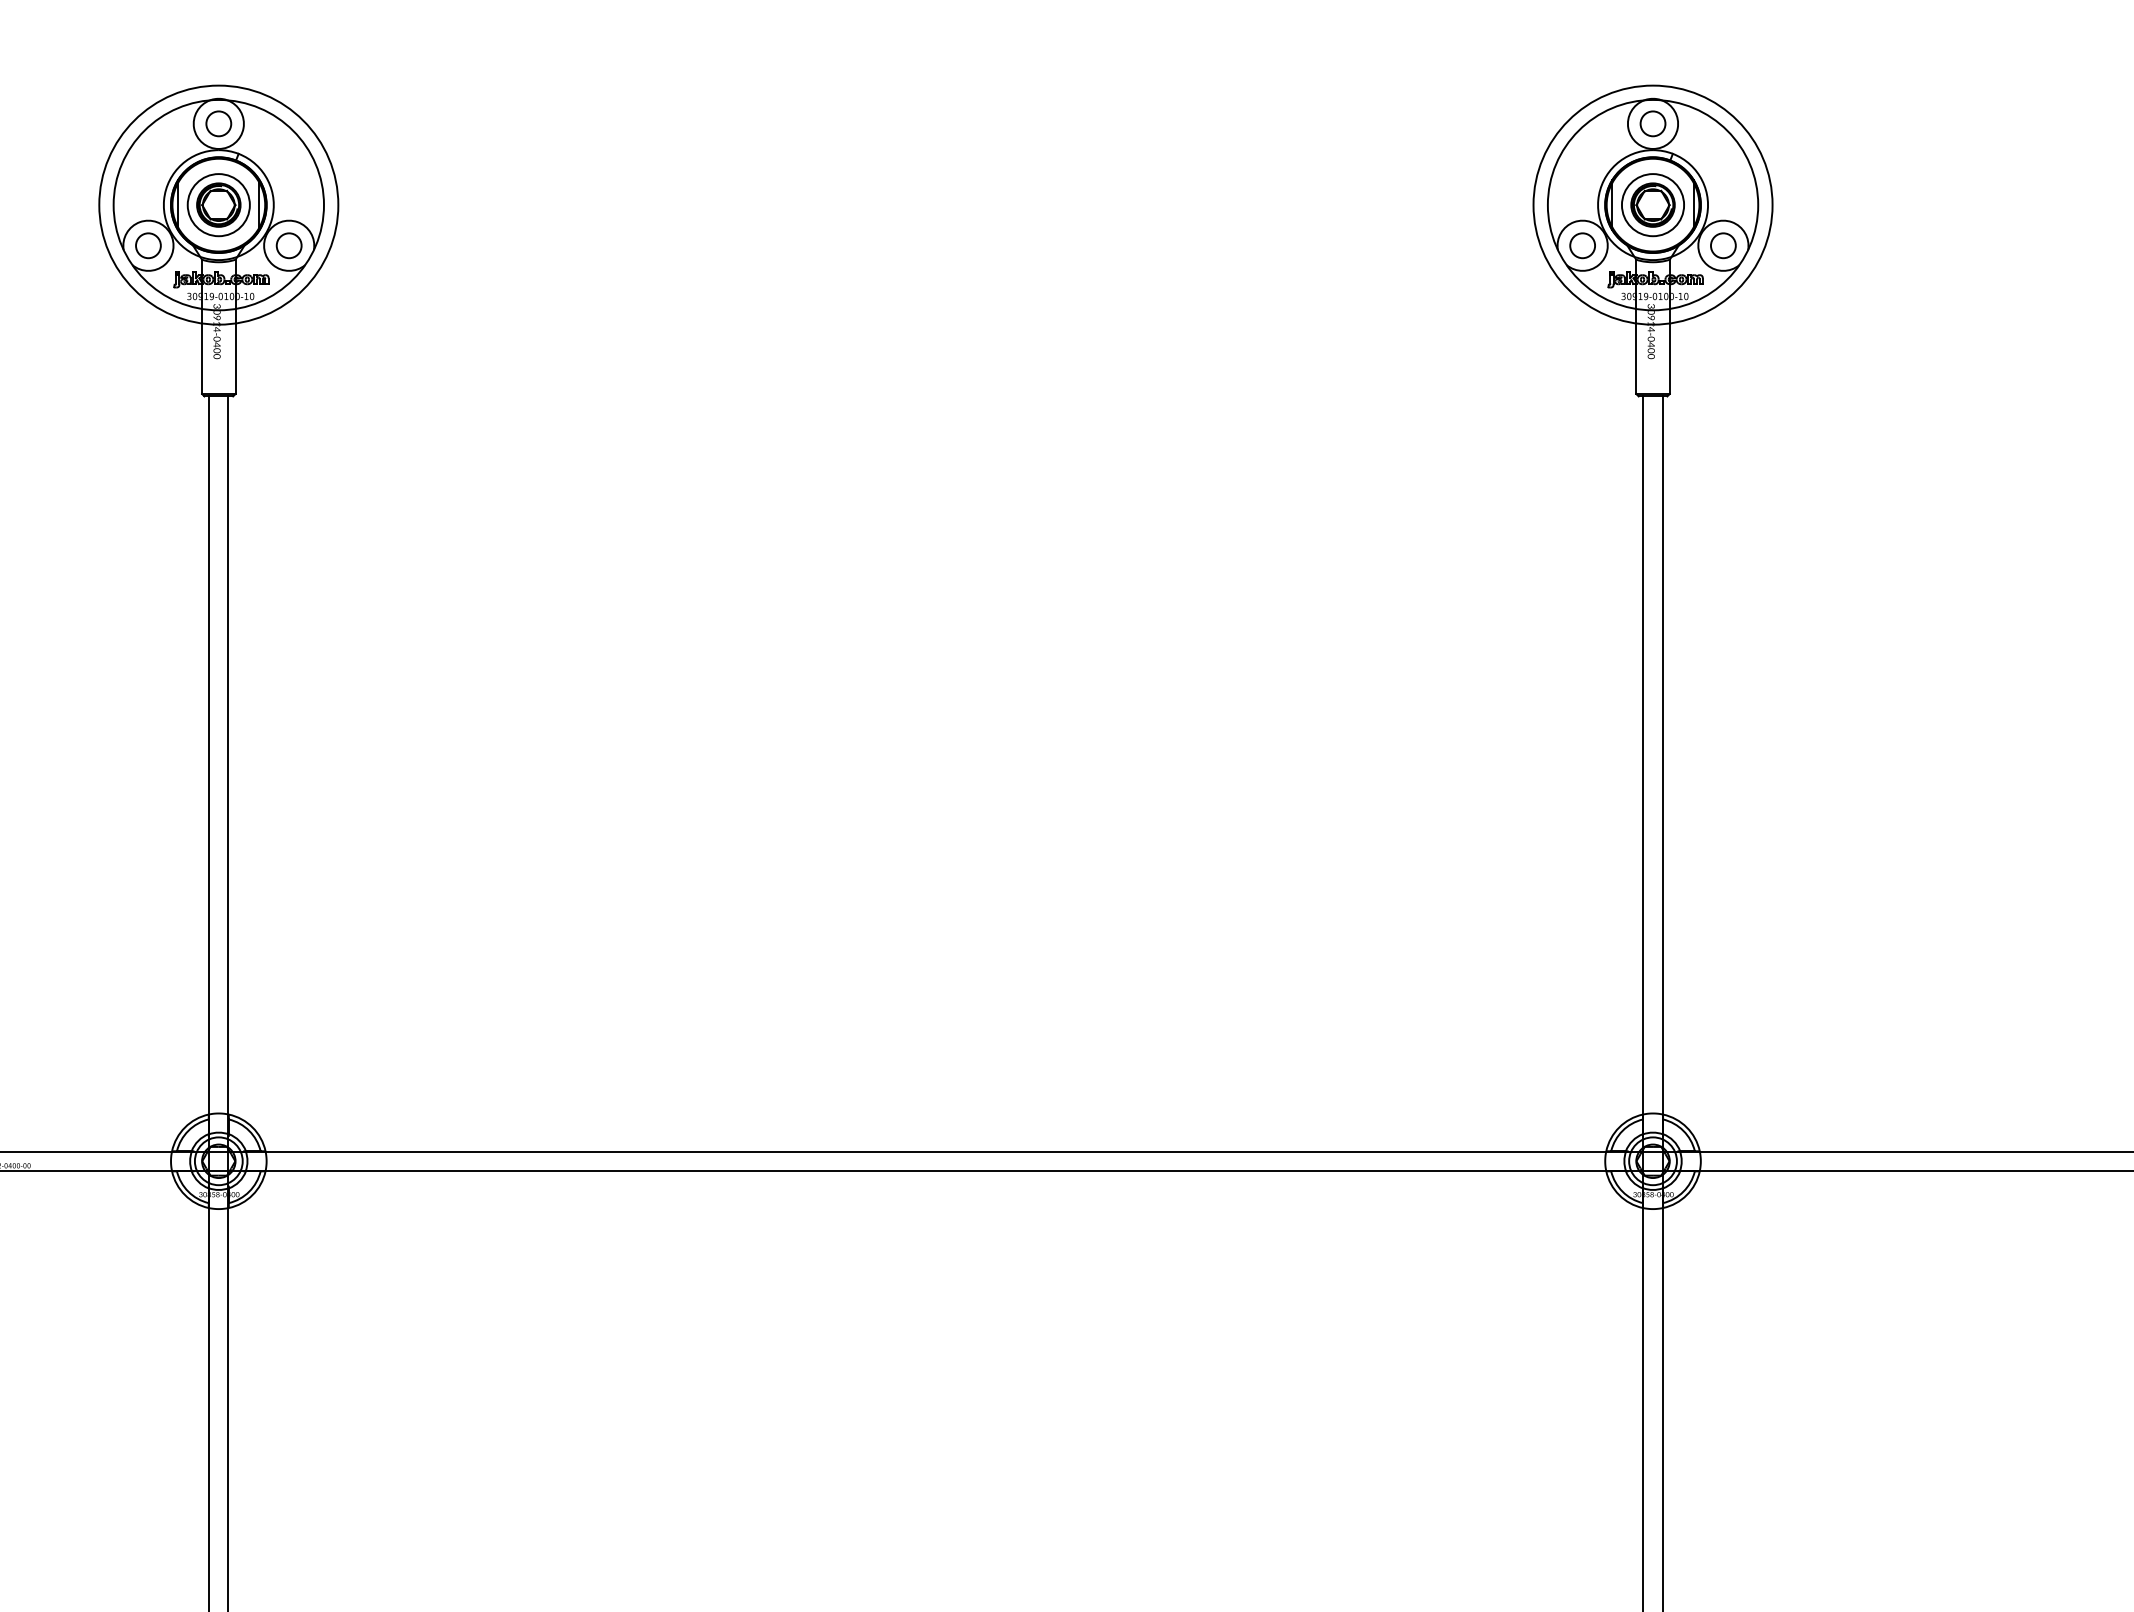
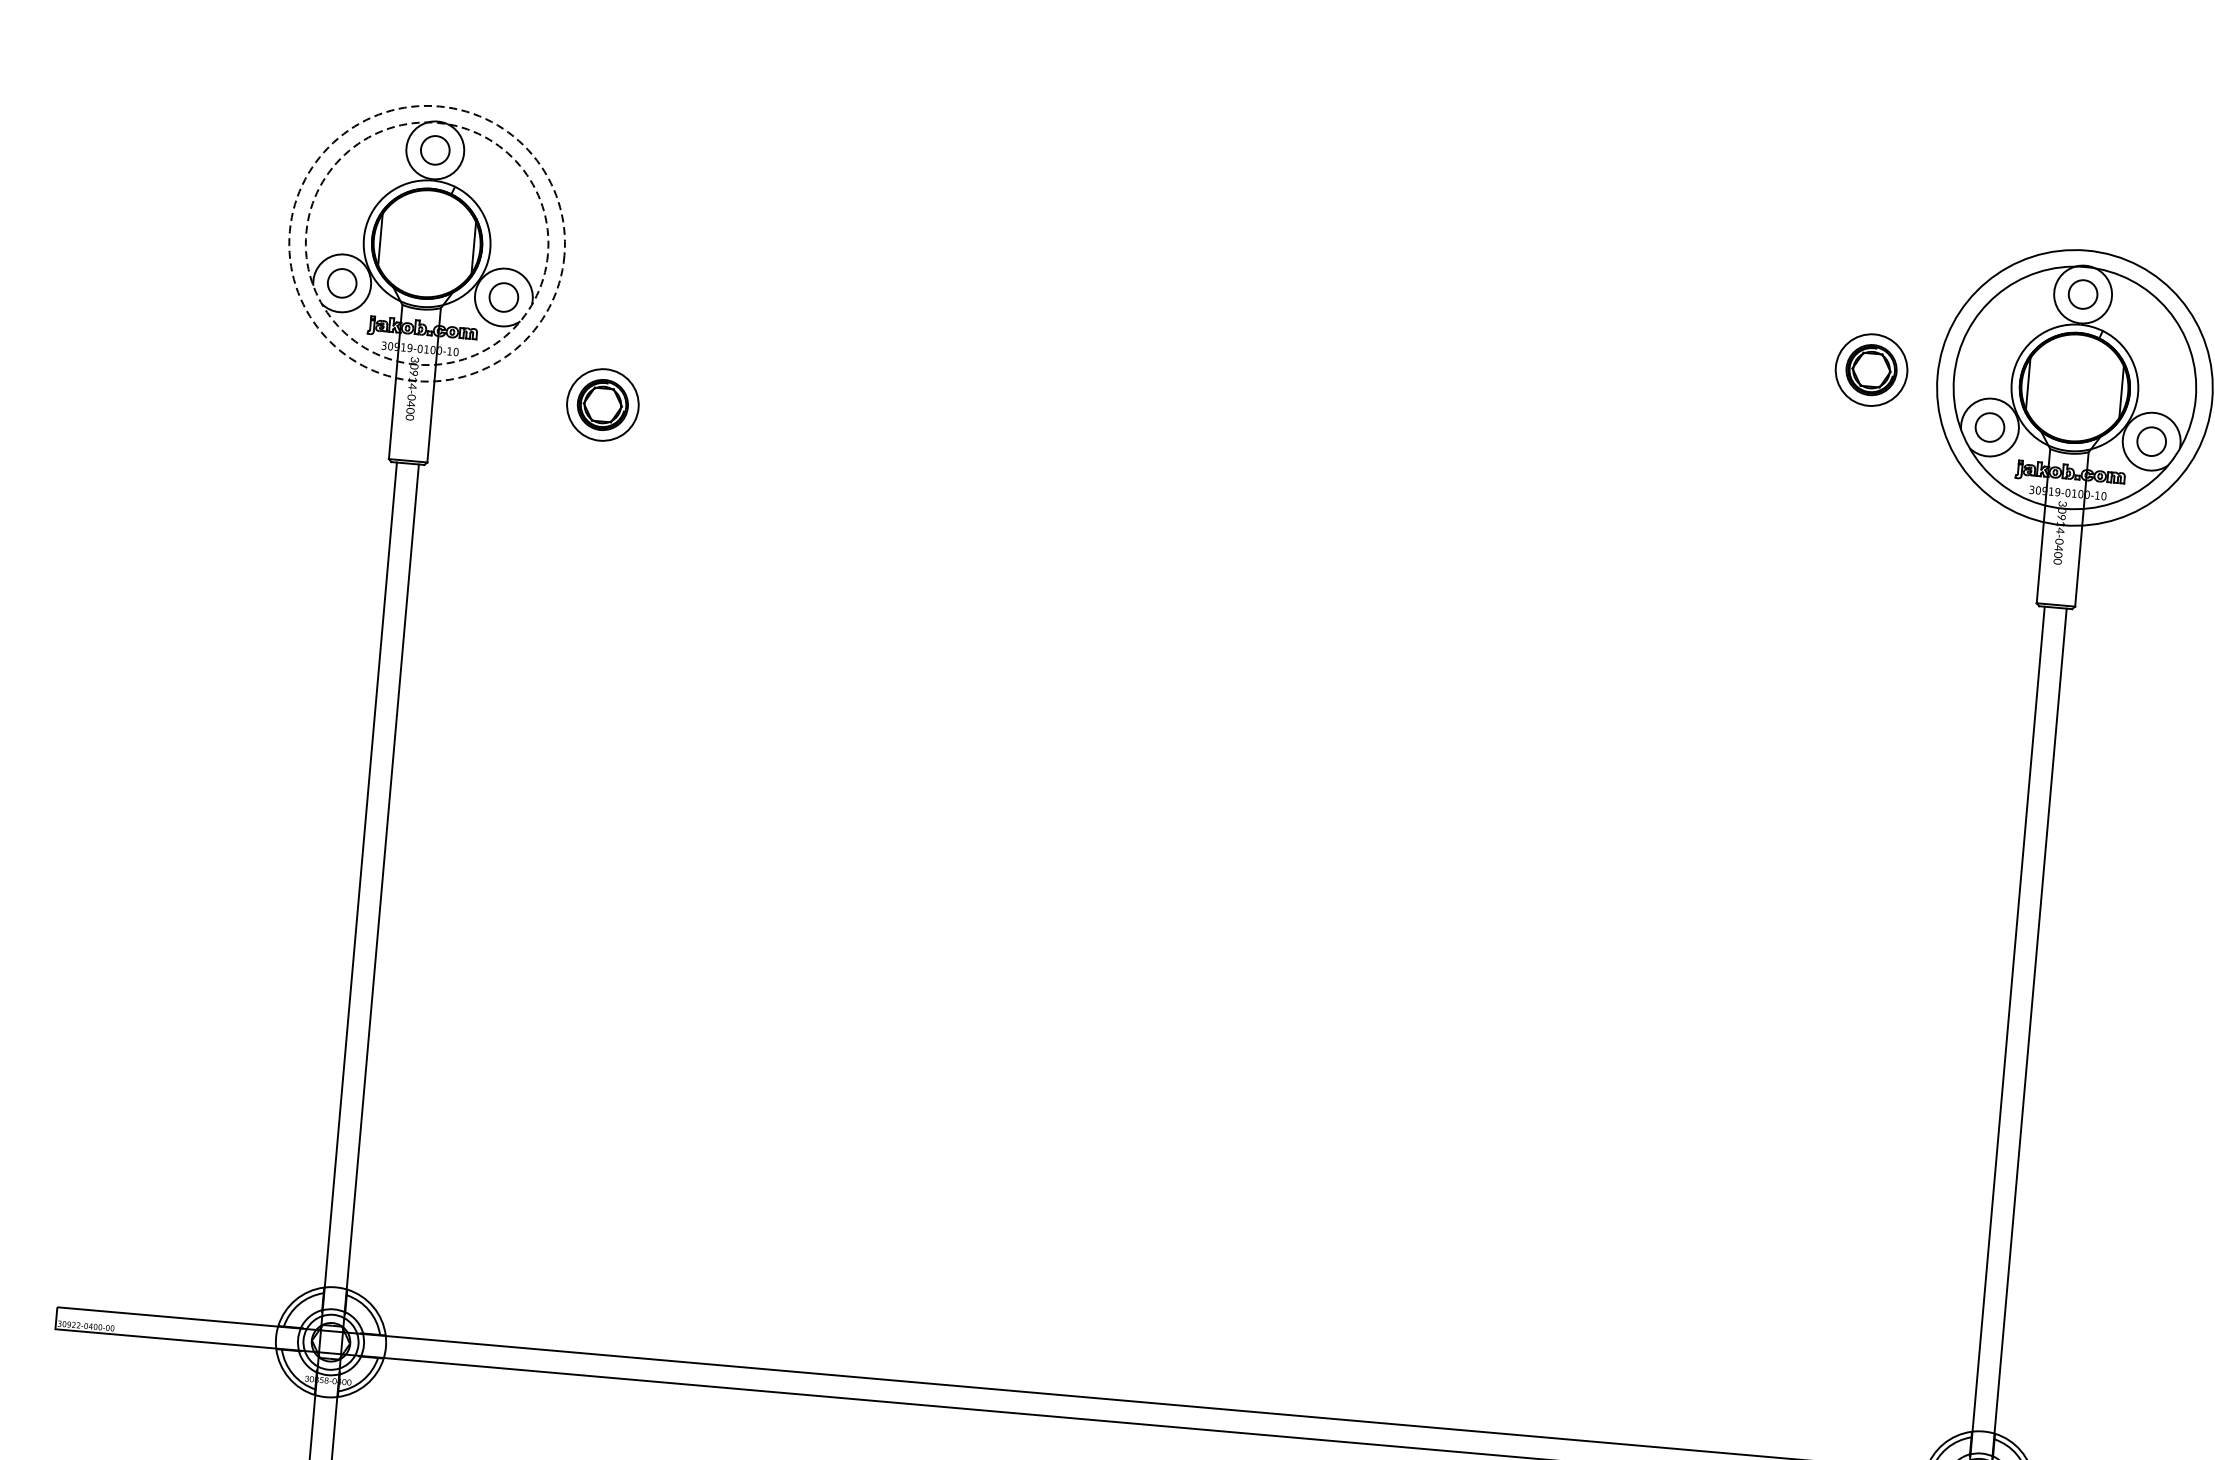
circle: (218, 204) -> (426, 242), solid -> dashed
circle: (218, 204) -> (426, 242), solid -> dashed
part: (218, 205) -> (602, 405), moved
part: (1652, 205) -> (1870, 370), moved

